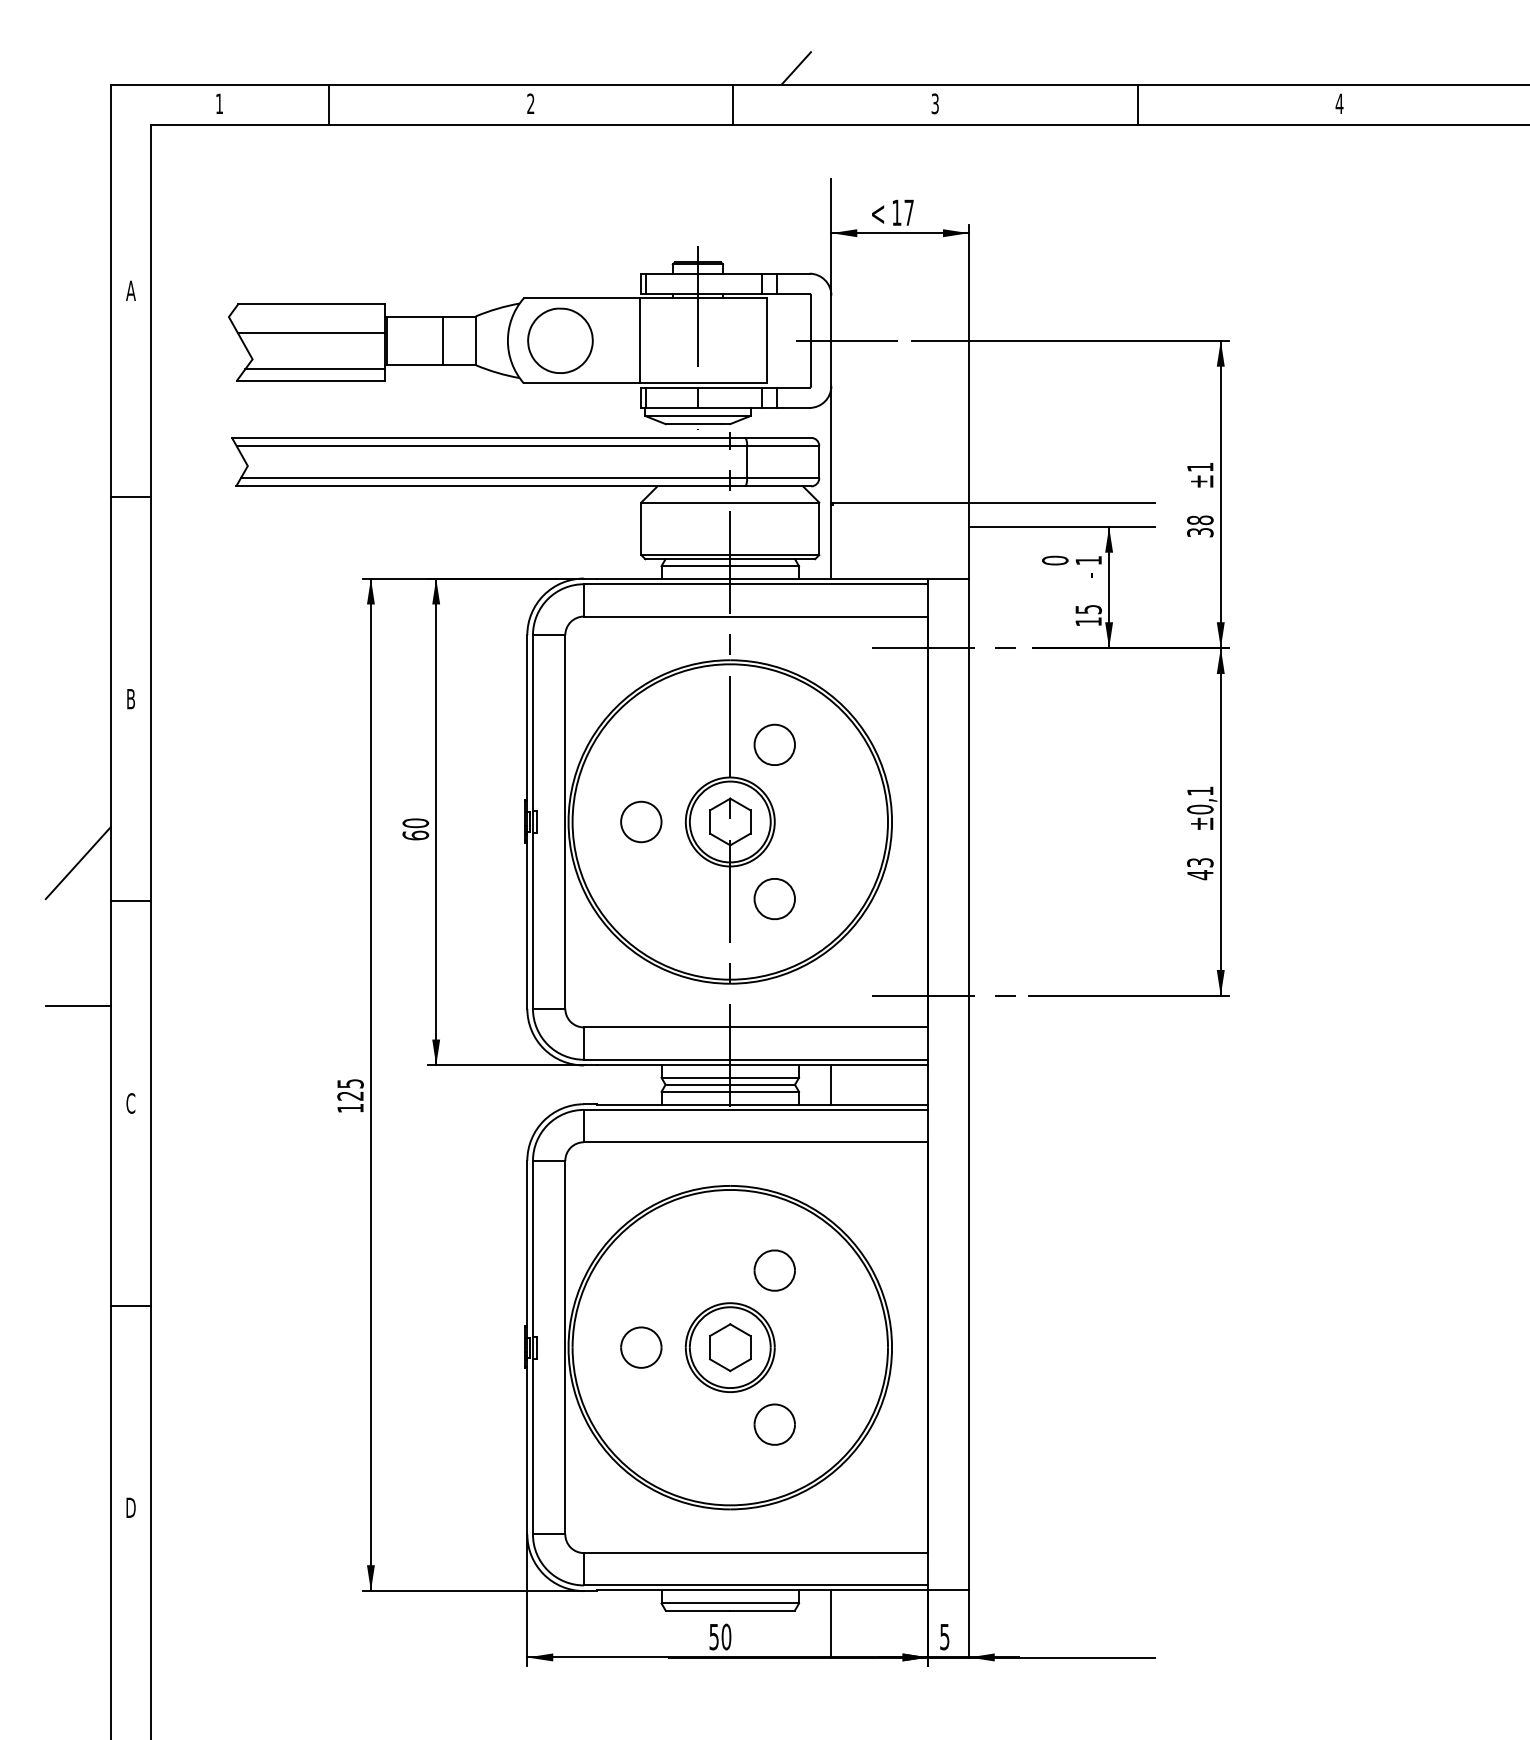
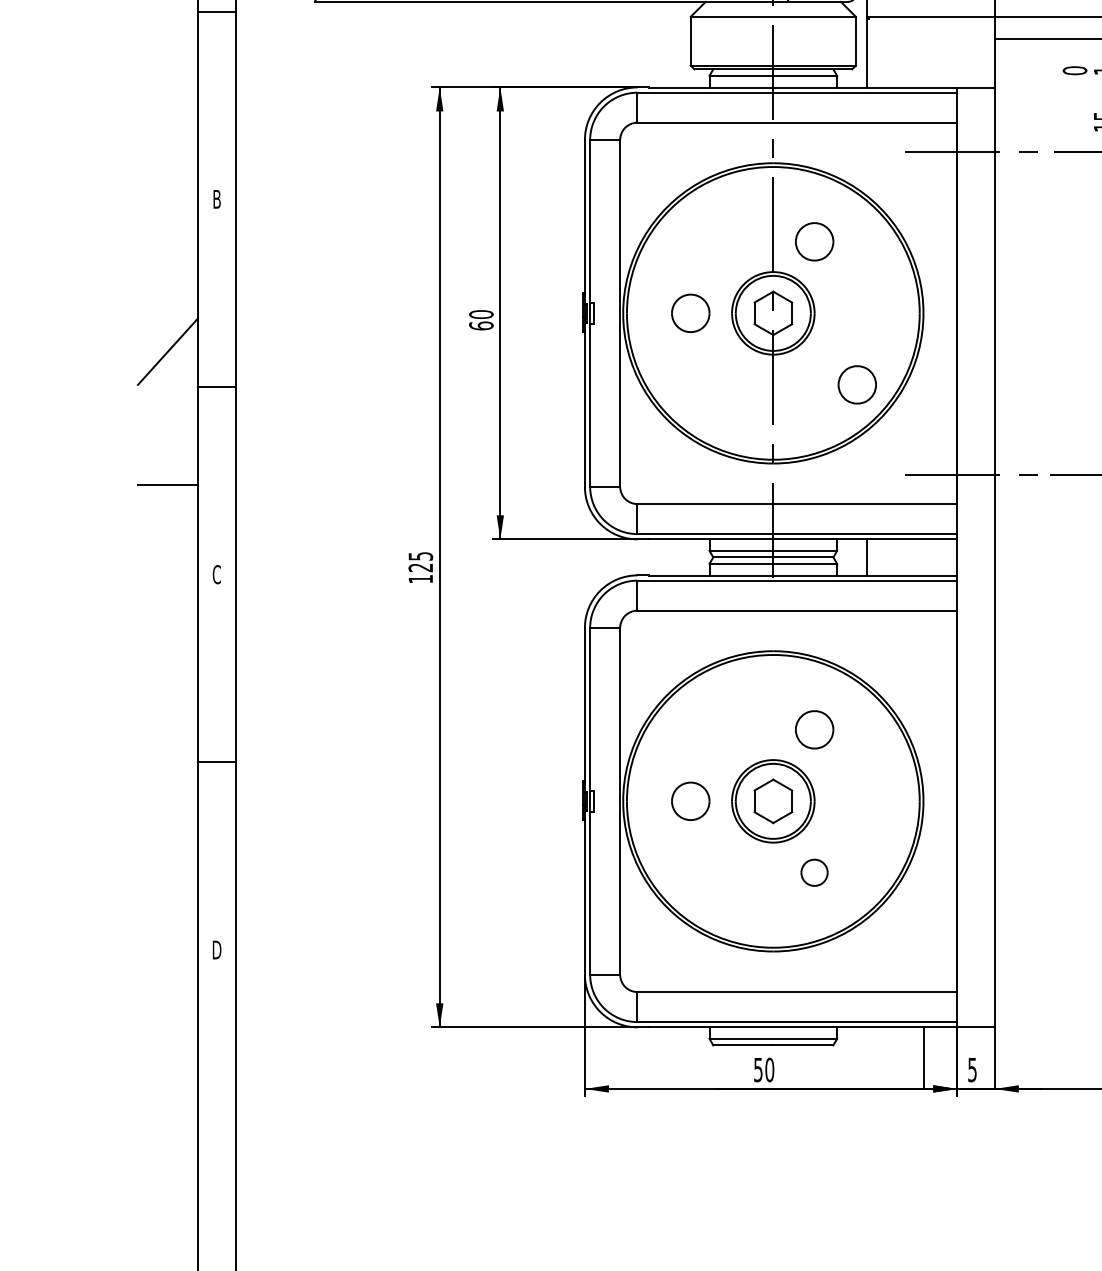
part: (774, 898) -> (857, 384), moved
part: (774, 1424) -> (814, 872), size x0.7
line: (831, 1623) -> (923, 1057), moved

